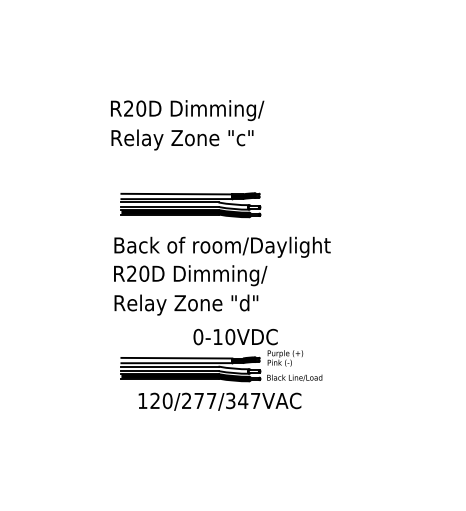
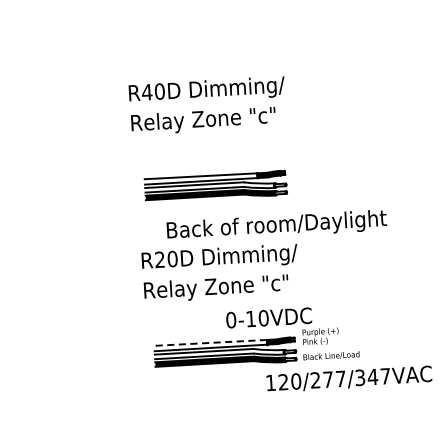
text: (128, 108) -> (146, 92), R20D -> R40D
text: (222, 246) -> (276, 225), moved
text: (249, 302) -> (281, 282), Relay Zone "d" -> Relay Zone "c"
line: (176, 358) -> (210, 343), solid -> dashed
text: (219, 401) -> (348, 379), moved

